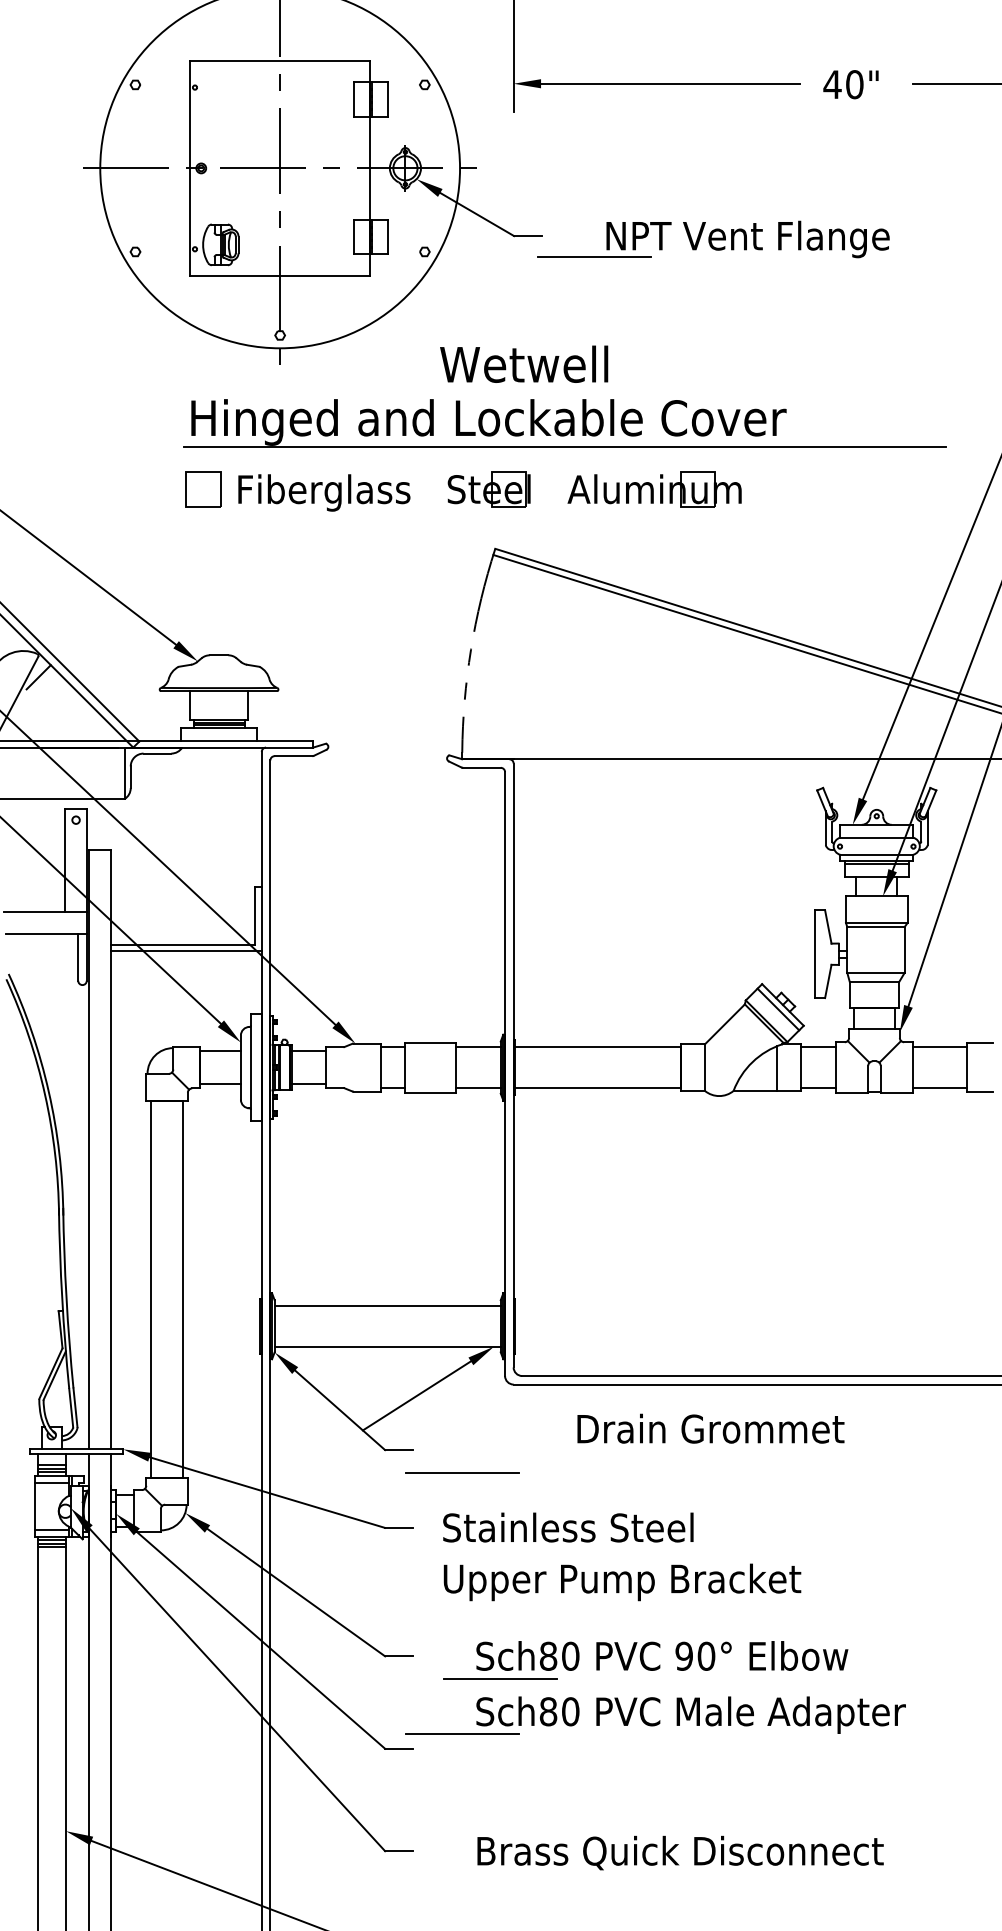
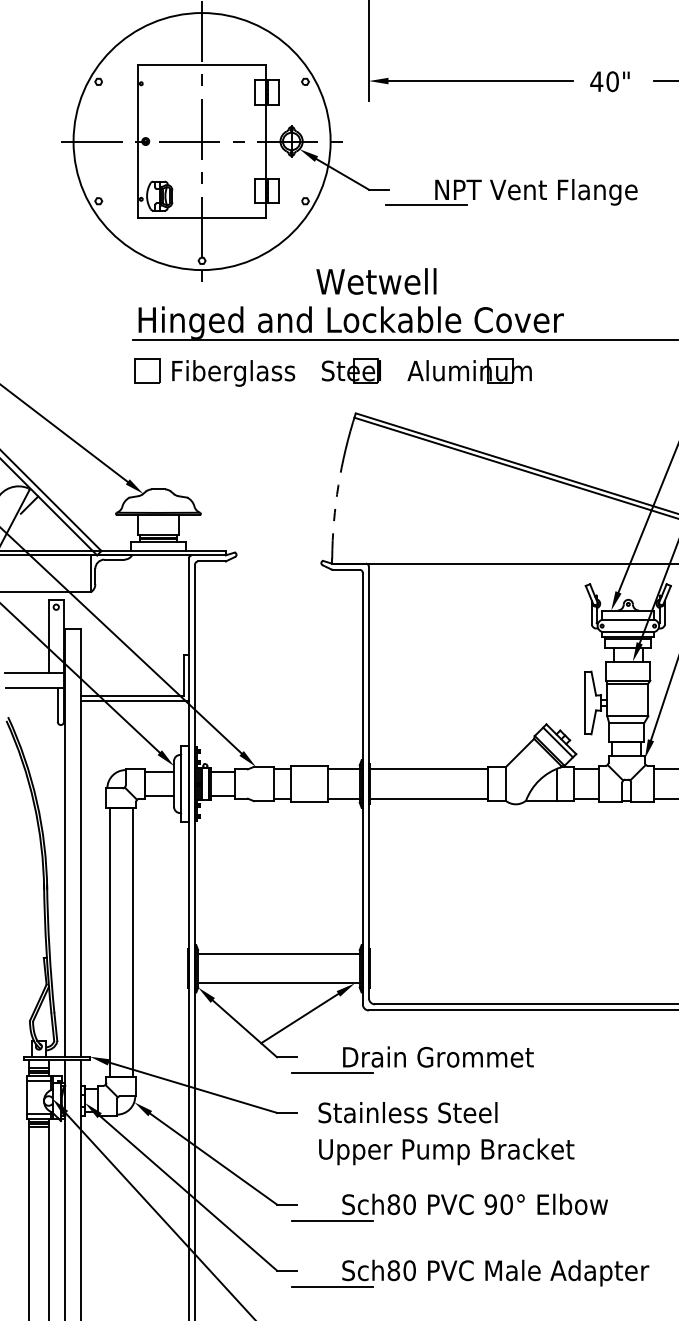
text: (710, 1428) -> (438, 1056), moved
line: (500, 1678) -> (332, 1220), moved
part: (659, 1720) -> (473, 1276), moved

